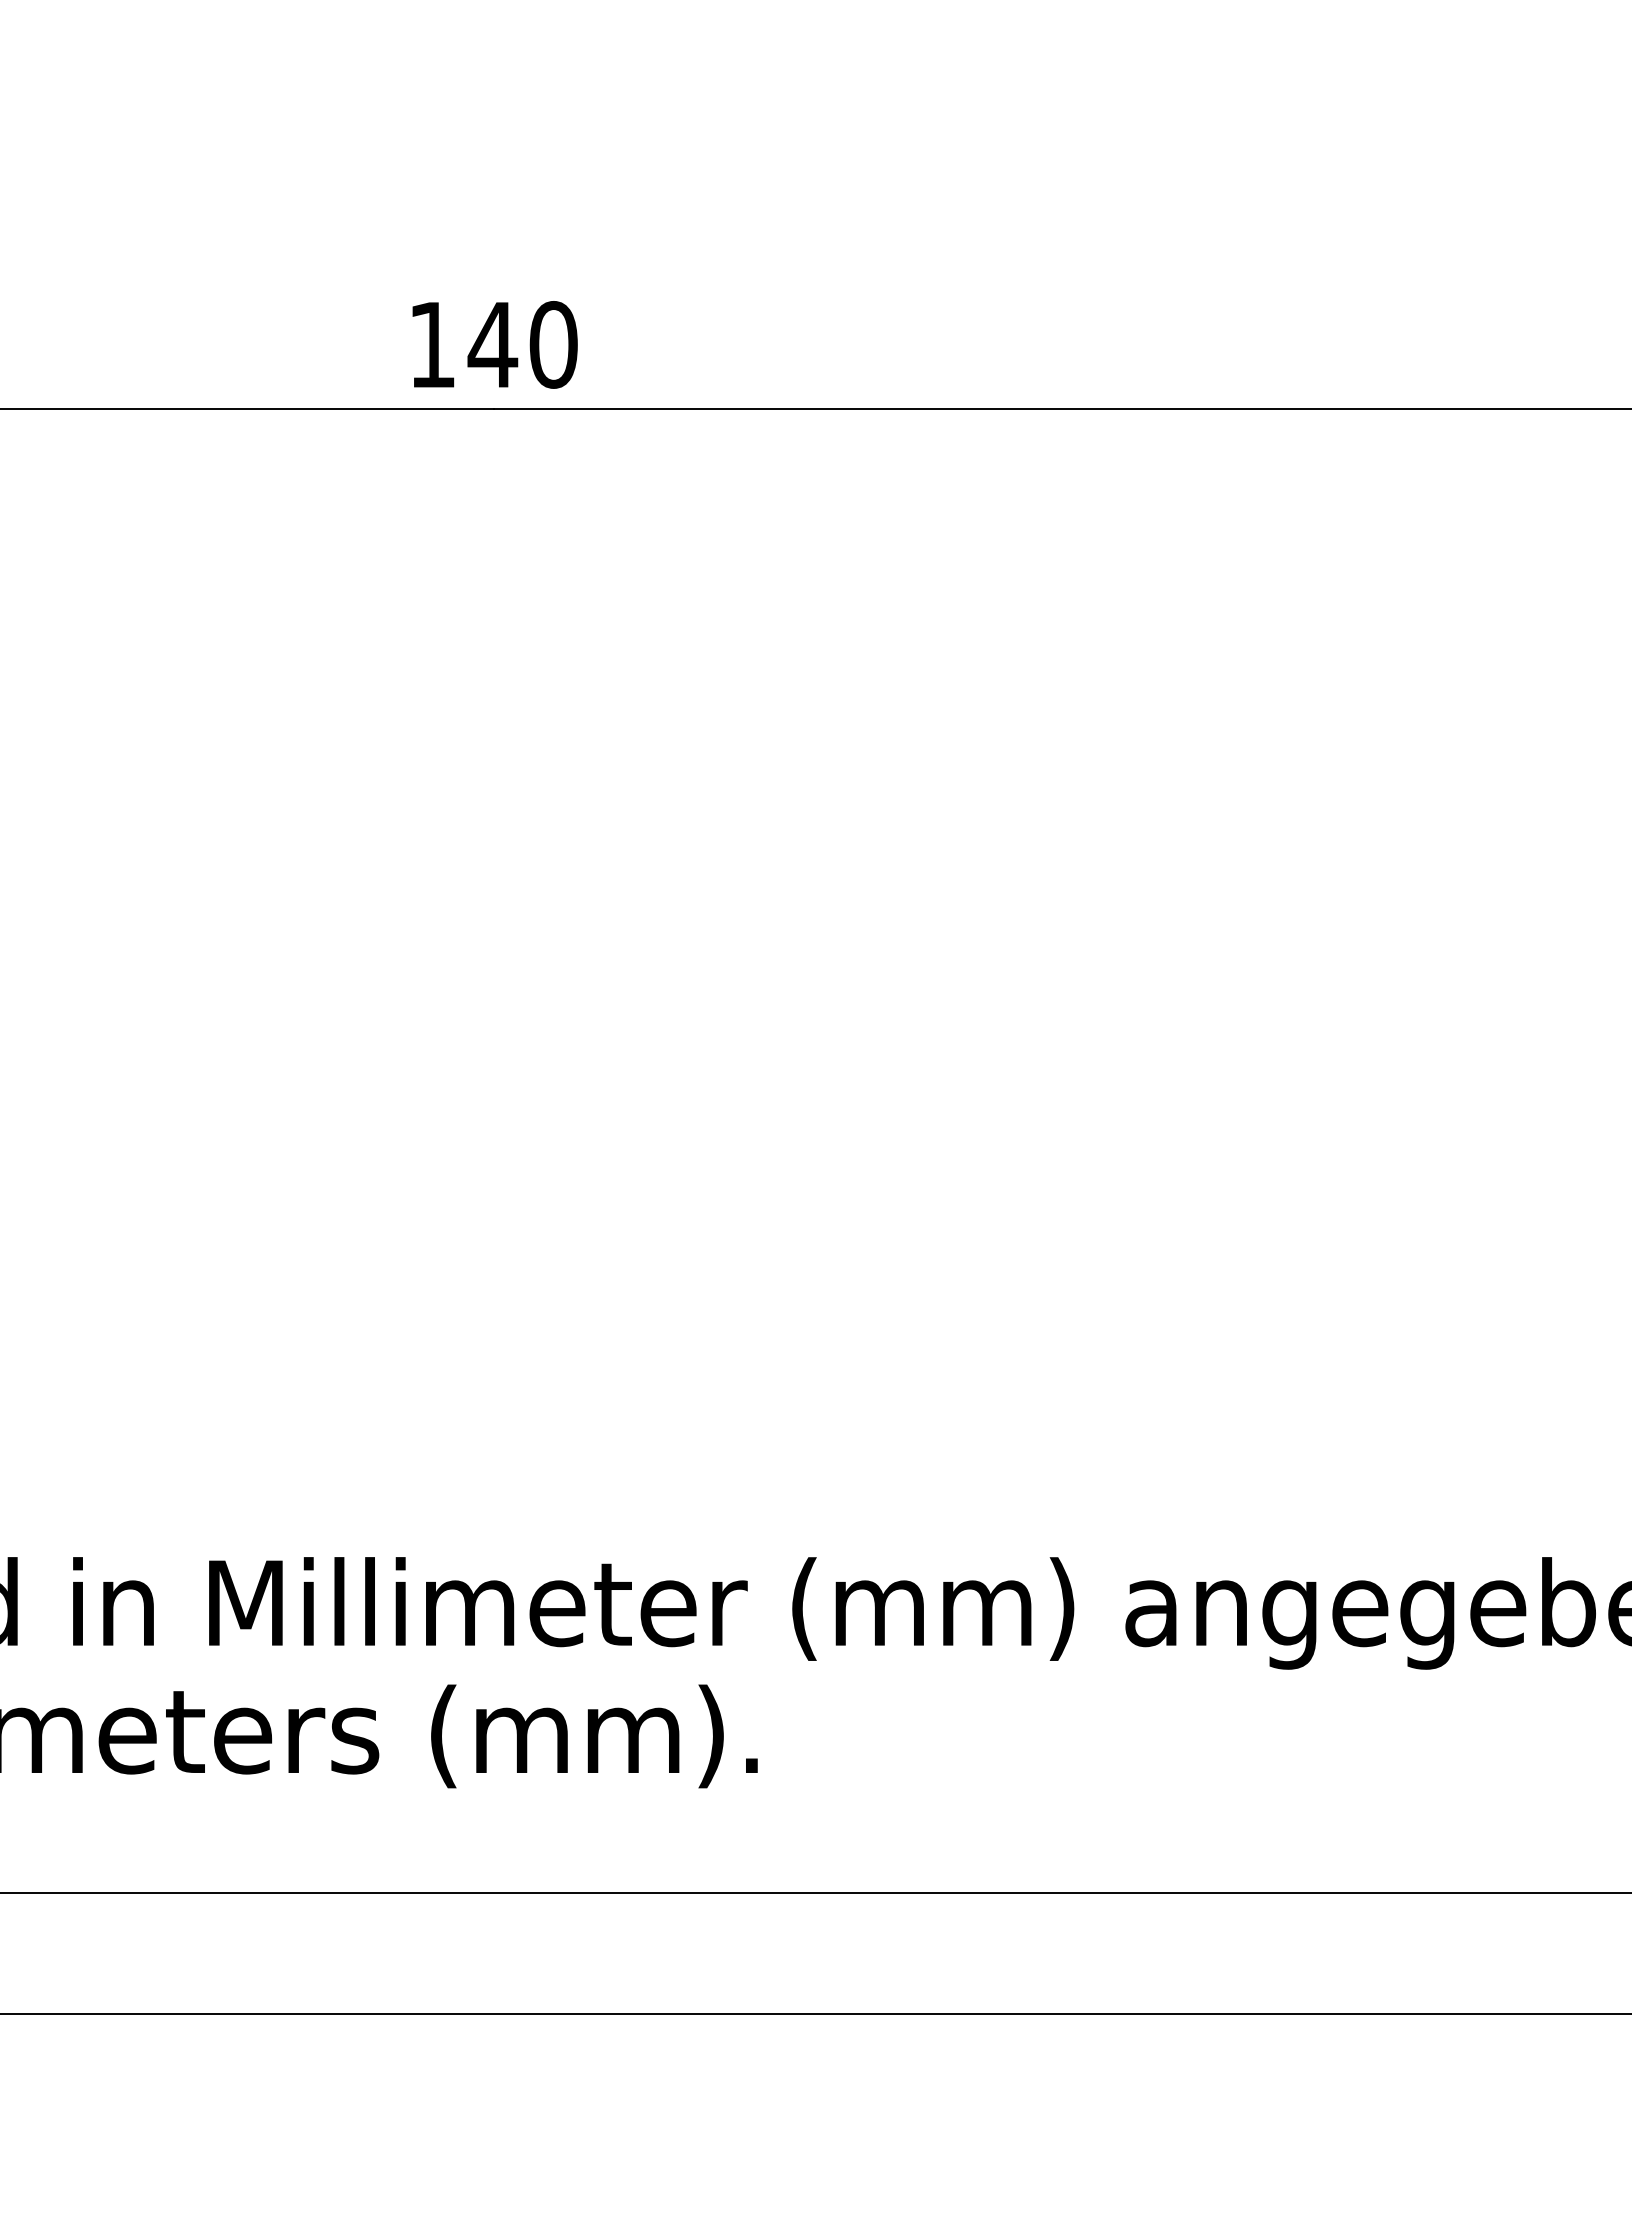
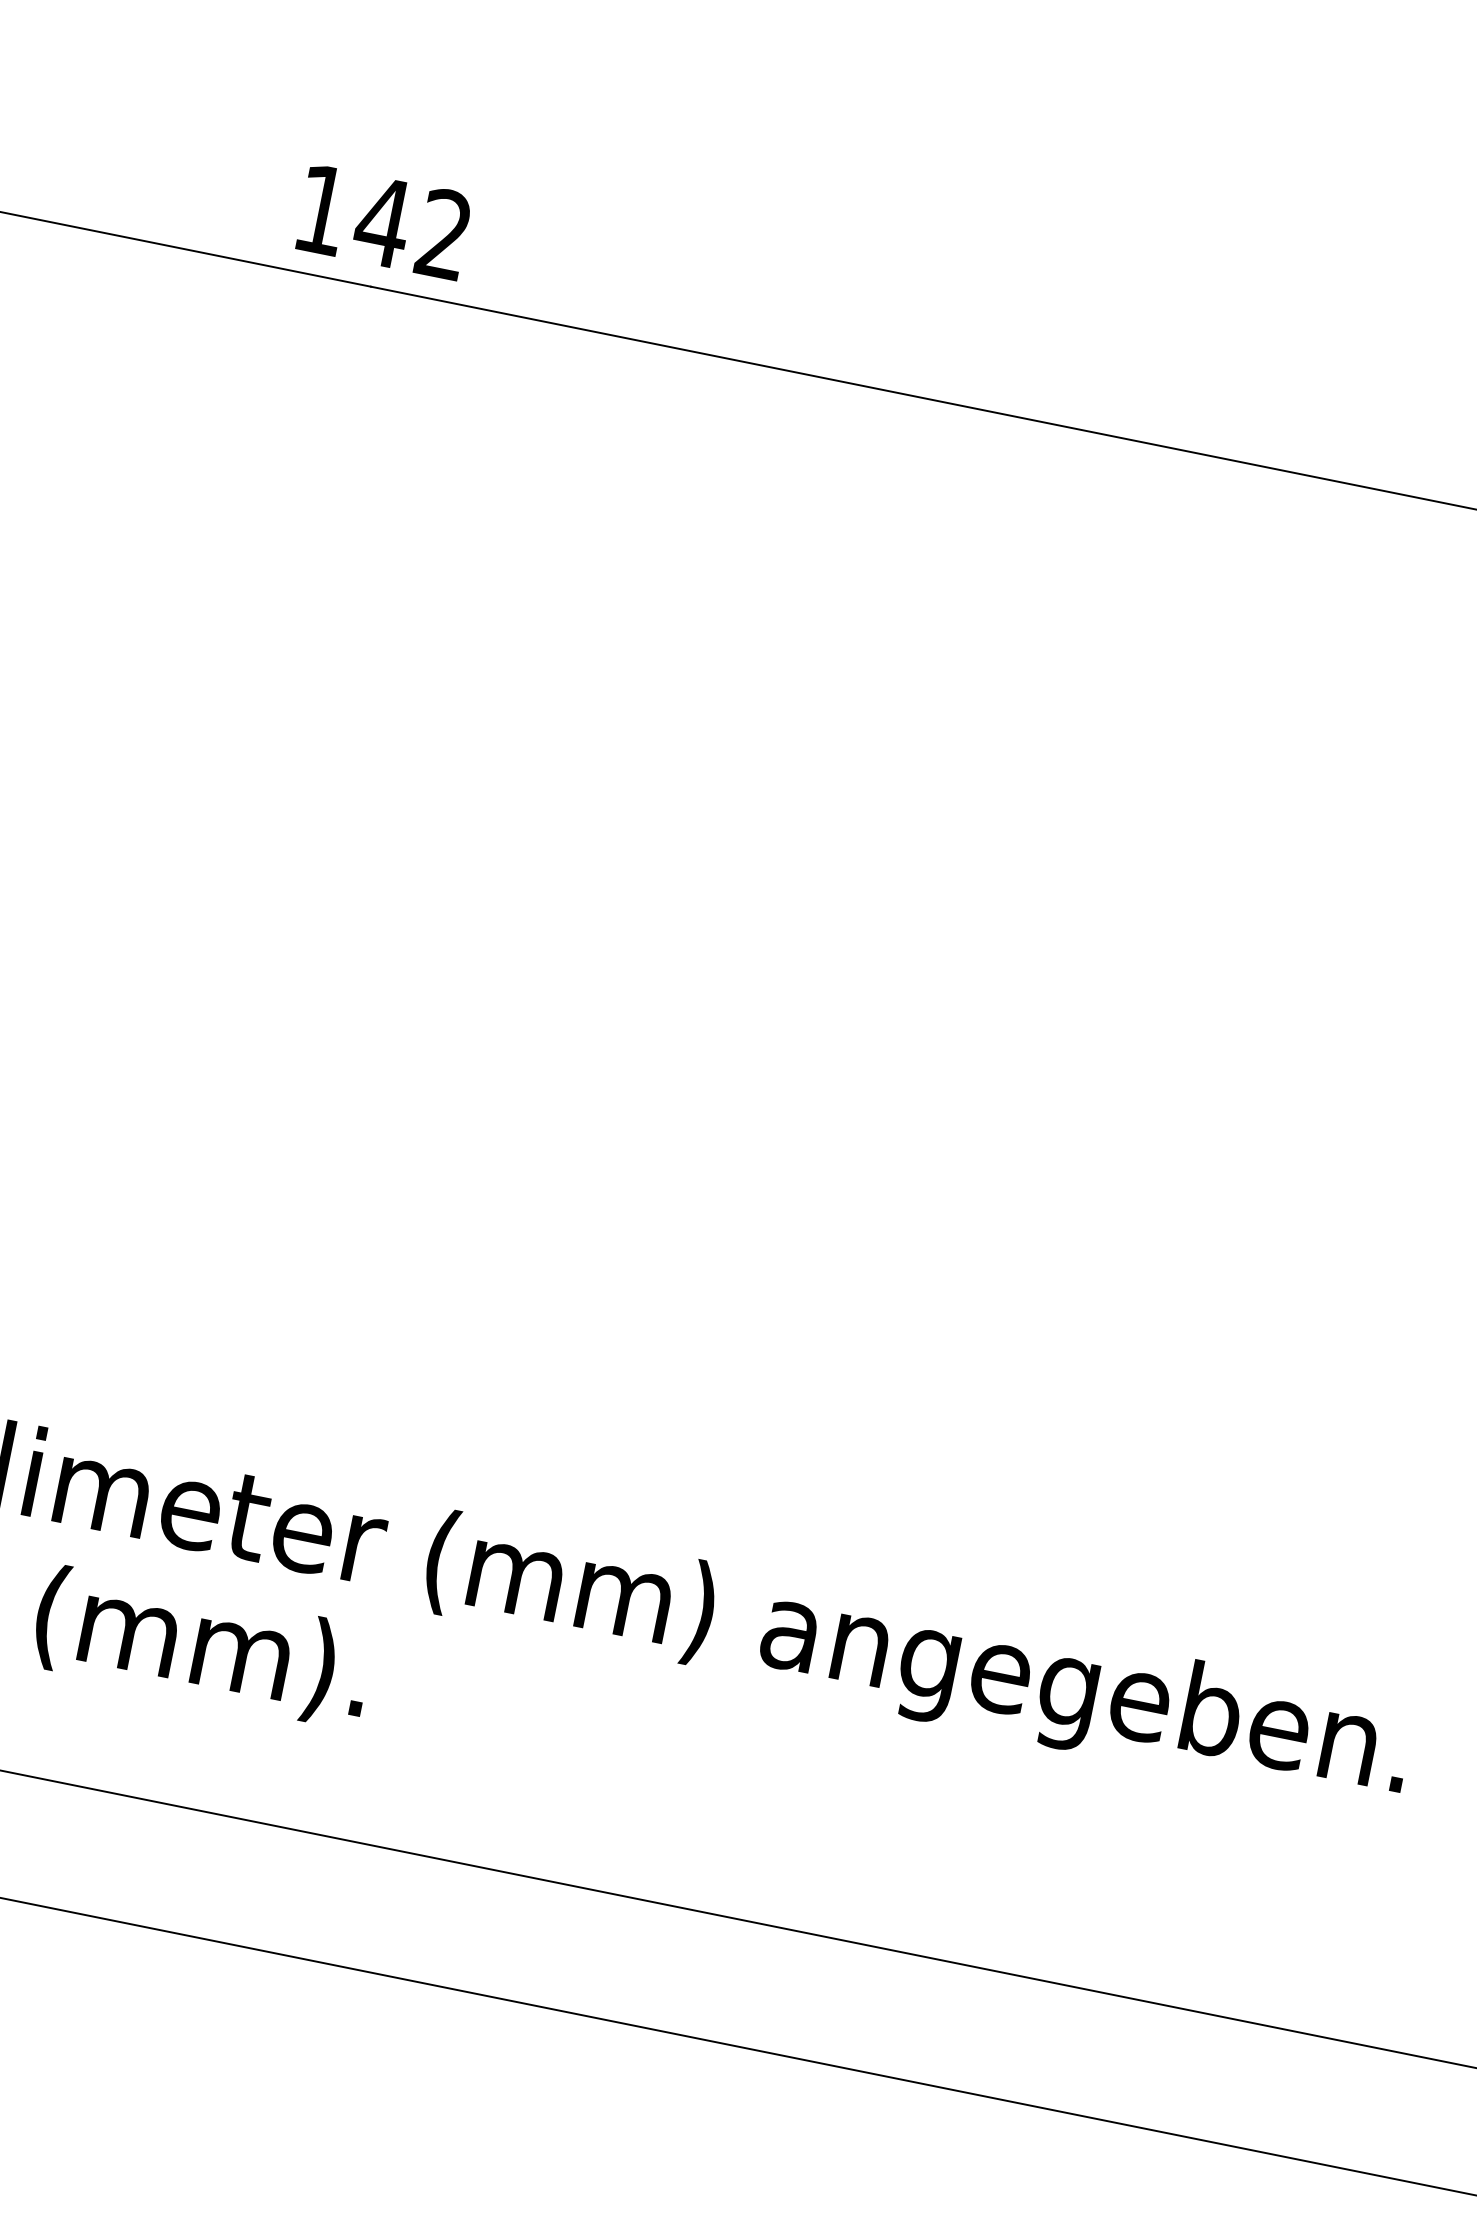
text: (553, 344) -> (444, 234), 140 -> 142

